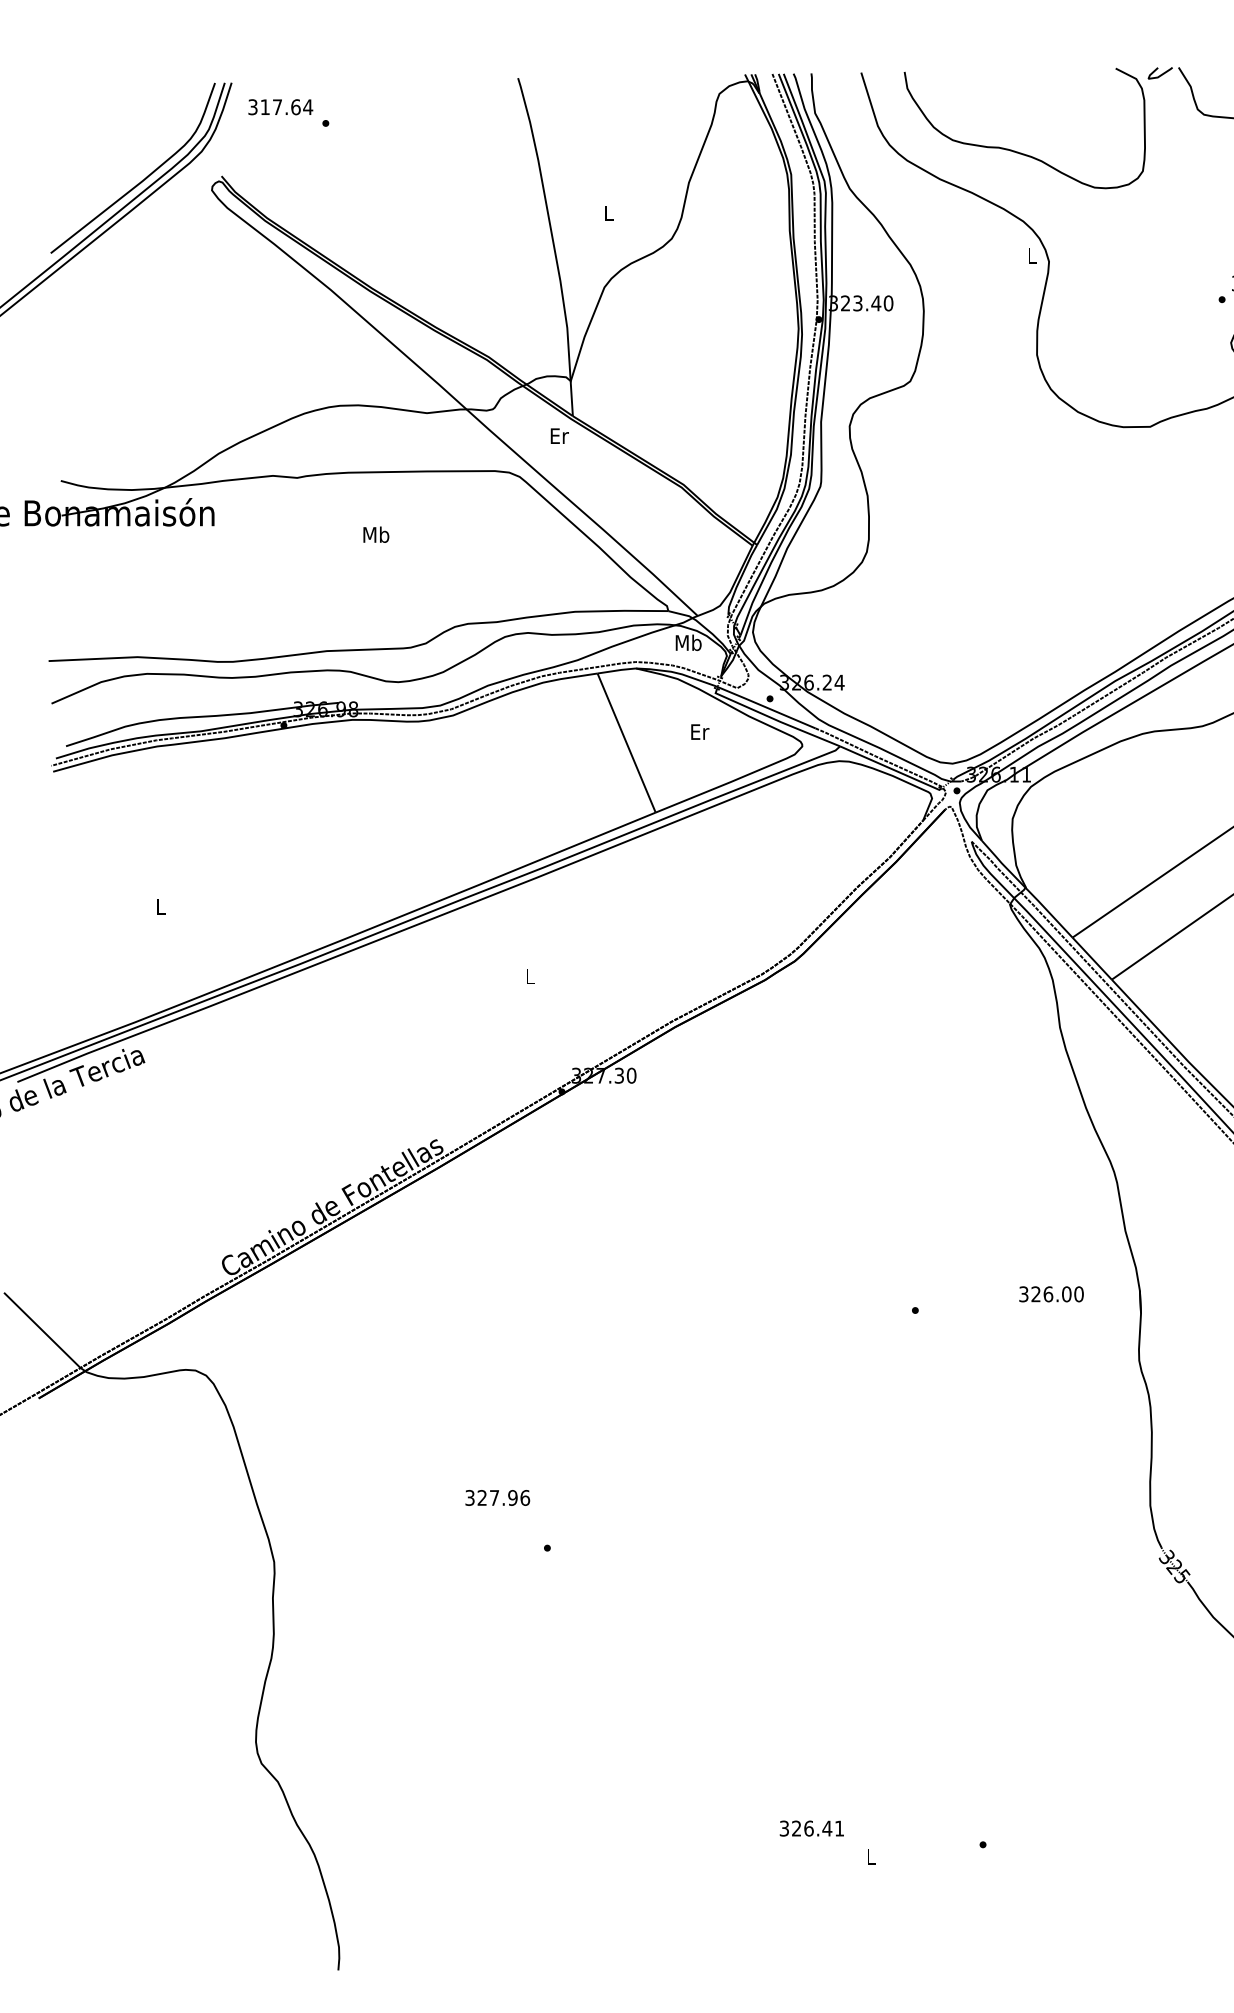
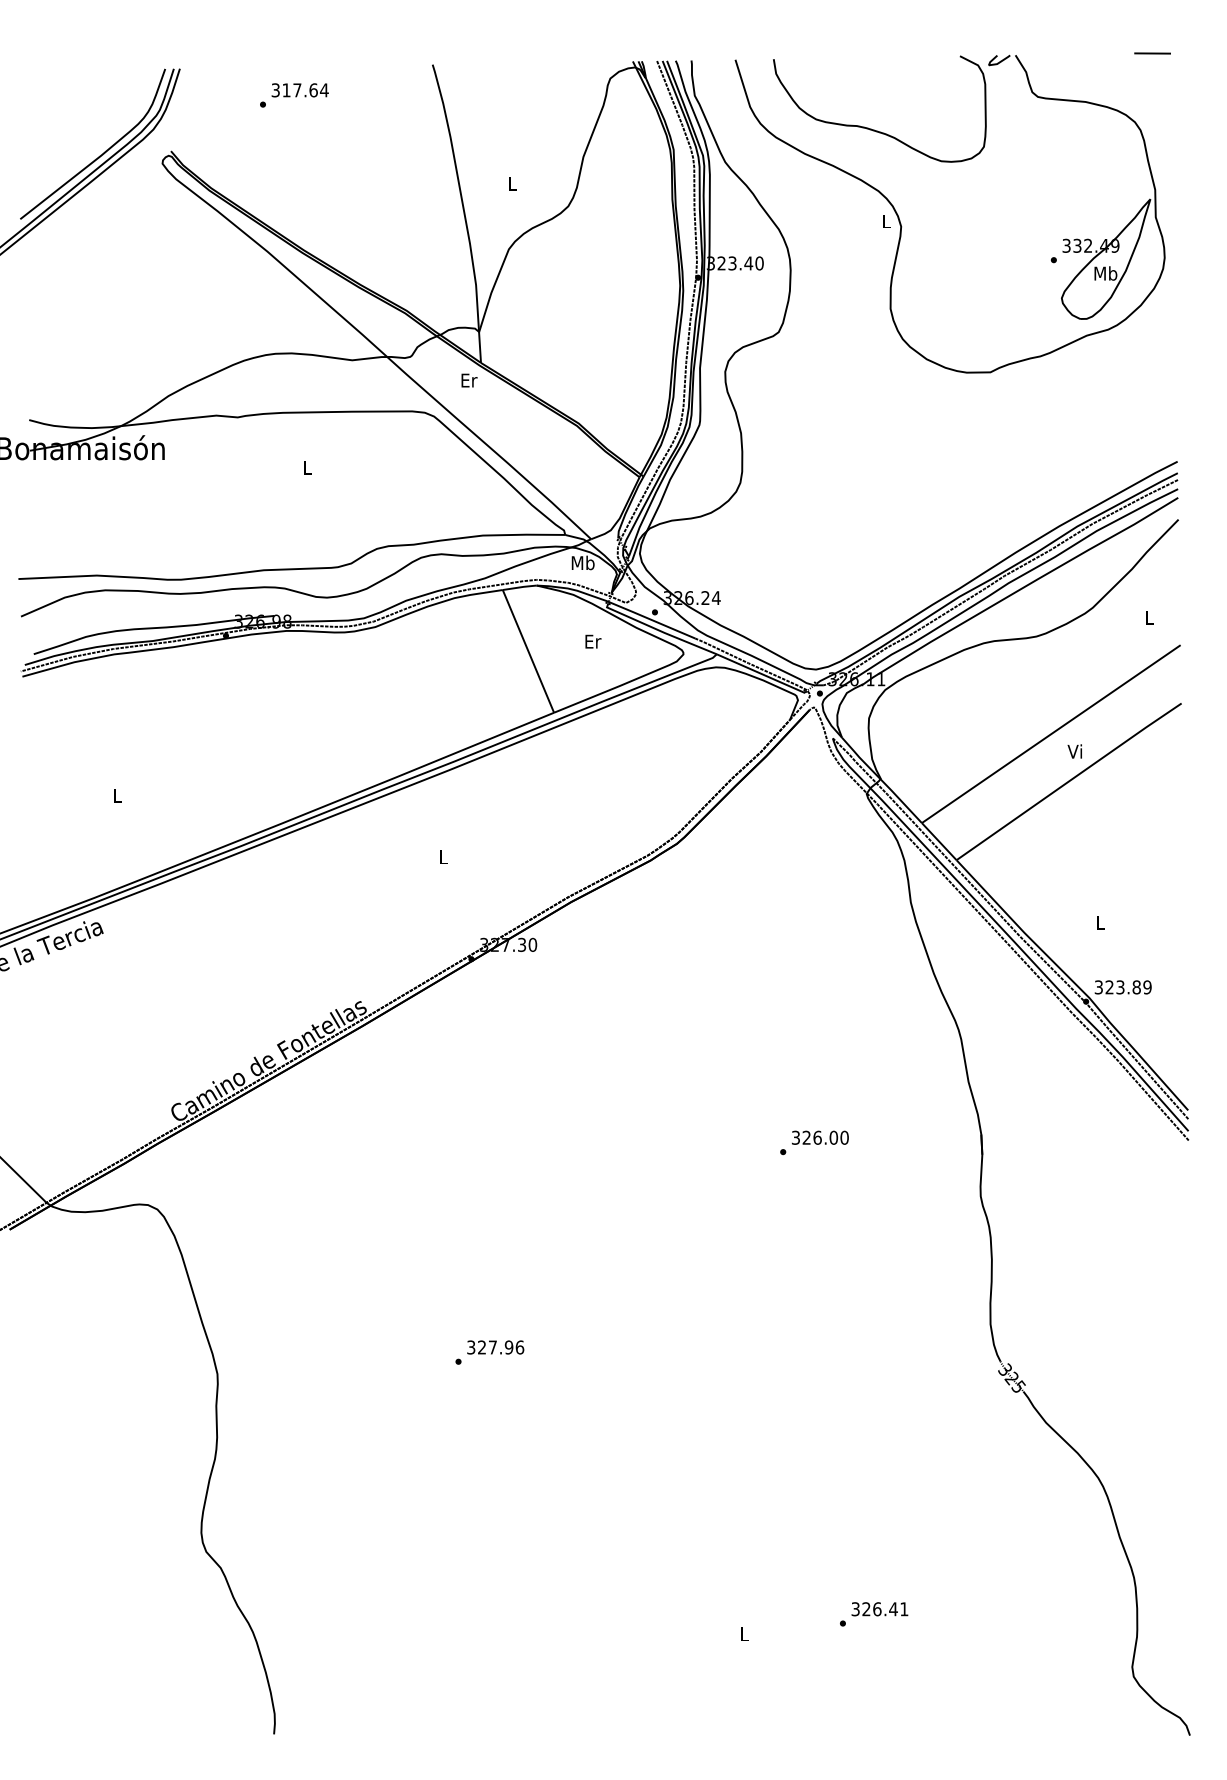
text: (279, 107) -> (299, 90), moved
text: (376, 534) -> (307, 467), Mb -> L
text: (1051, 1293) -> (820, 1137), moved
text: (497, 1497) -> (495, 1347), moved
text: (811, 1828) -> (879, 1609), moved

